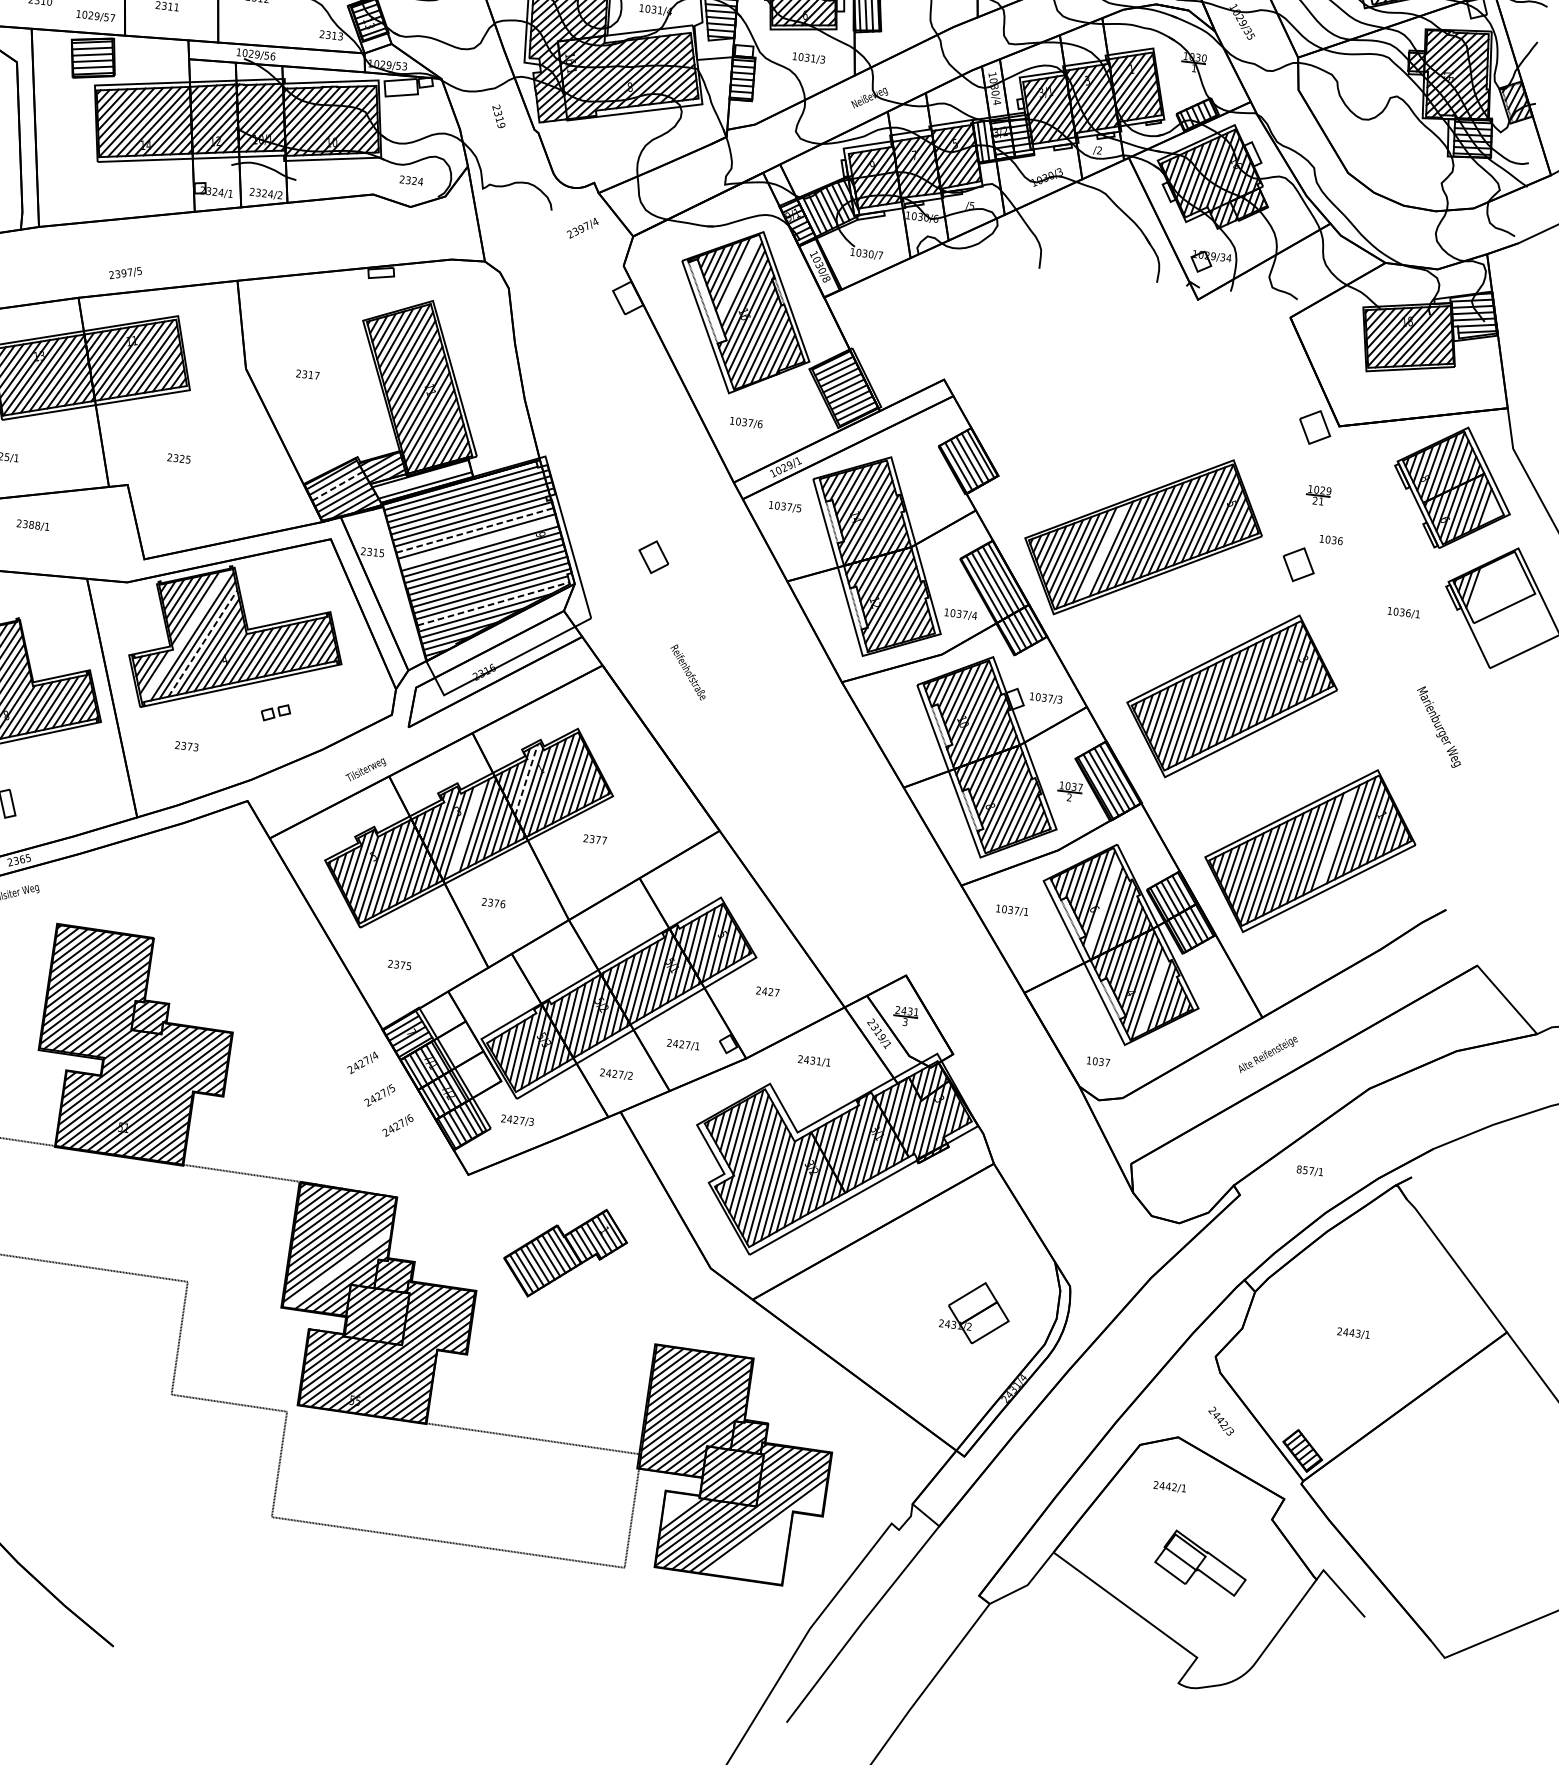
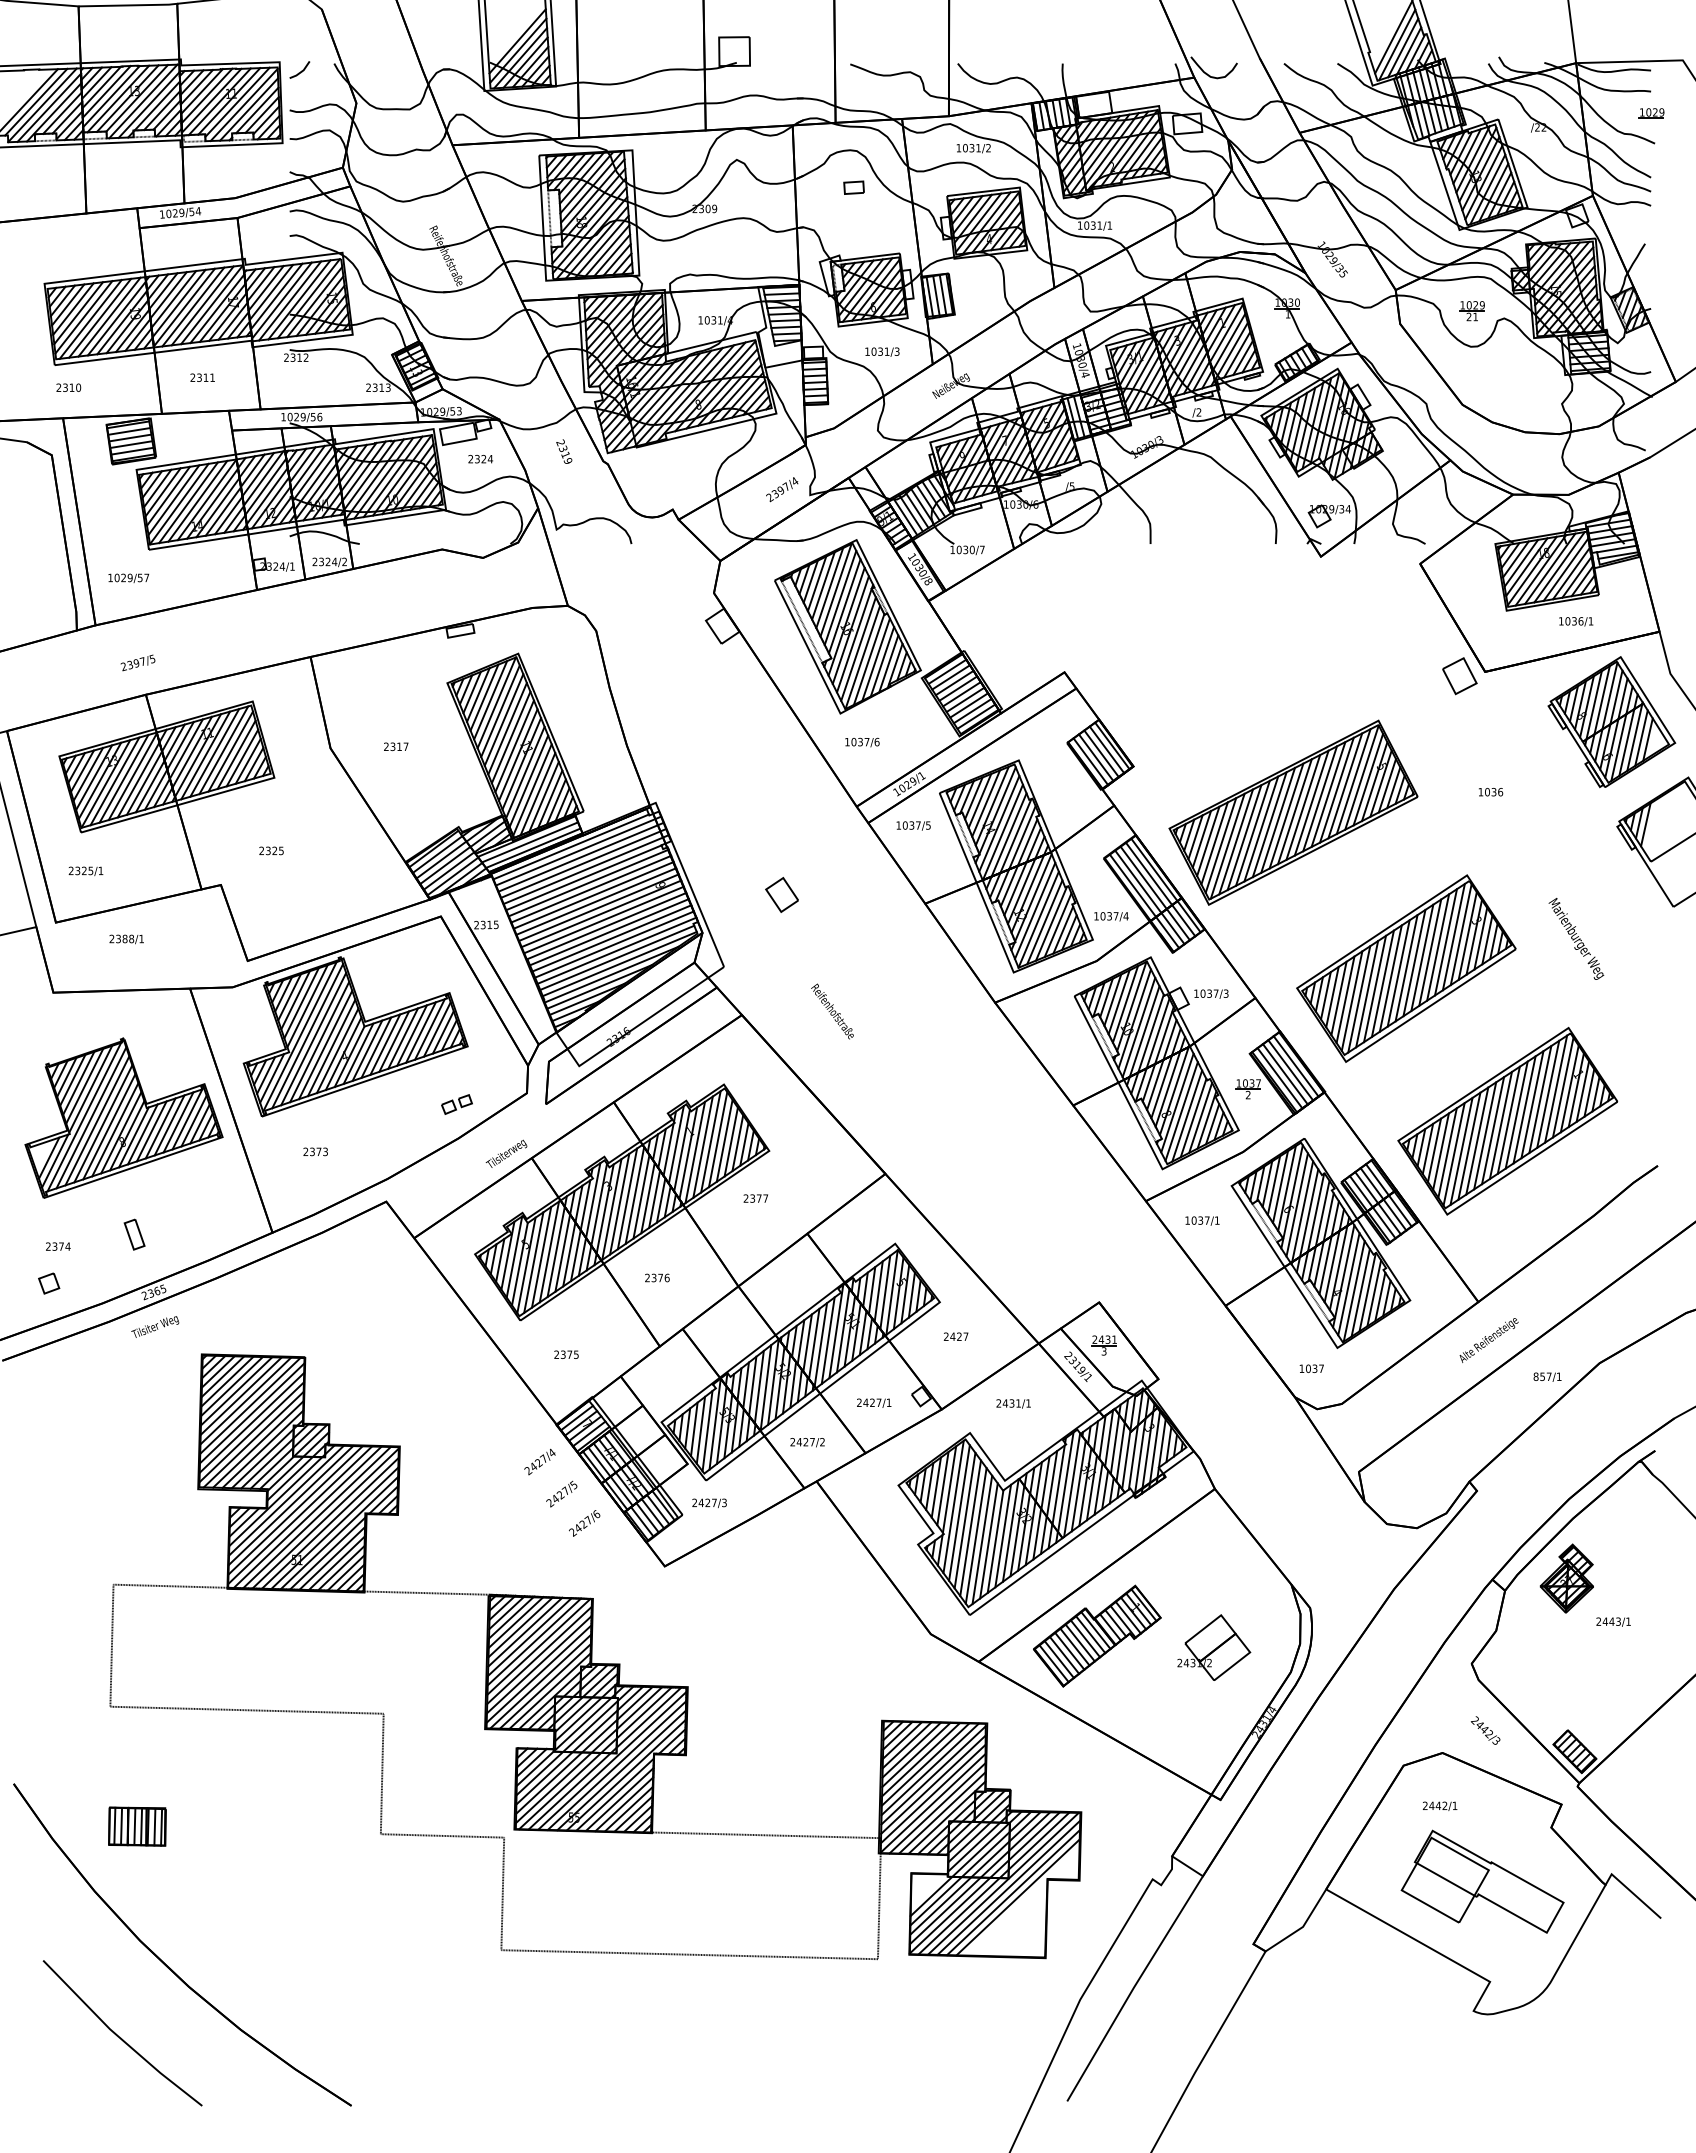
text: (95, 15) -> (128, 577), moved
text: (411, 180) -> (480, 459), moved
text: (582, 228) -> (782, 489), moved
text: (124, 272) -> (137, 662), moved
line: (738, 276) -> (835, 589), added
line: (422, 479) -> (529, 842), added
line: (337, 485) -> (441, 859), dashed -> solid
part: (1318, 495) -> (1471, 311), moved
line: (475, 530) -> (591, 889), dashed -> solid
line: (478, 542) -> (596, 901), added
line: (1102, 551) -> (1252, 832), added
part: (1298, 564) -> (1459, 822), removed
line: (494, 603) -> (620, 963), dashed -> solid
text: (1404, 612) -> (1576, 621), moved
line: (184, 636) -> (299, 1036), added
line: (202, 643) -> (319, 1041), dashed -> solid
part: (275, 712) -> (456, 1104), moved
text: (1439, 726) -> (1576, 938), moved
line: (526, 779) -> (676, 1144), dashed -> solid
line: (466, 828) -> (619, 1203), added
line: (1335, 838) -> (1532, 1104), added
line: (1102, 905) -> (1296, 1204), added
line: (1152, 995) -> (1360, 1292), added
text: (1310, 1170) -> (1547, 1376), moved
part: (565, 1252) -> (1097, 1635), moved
line: (338, 1269) -> (540, 1681), added
part: (1314, 1287) -> (1566, 1578), added
part: (1201, 1562) -> (1482, 1881), size x1.67

